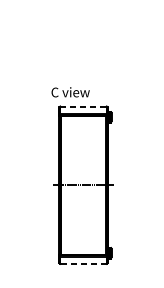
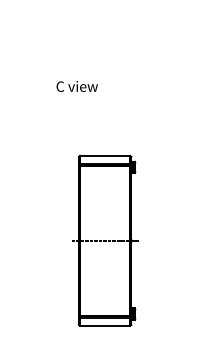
text: (69, 92) -> (76, 86), moved
line: (83, 106) -> (105, 155), dashed -> solid
line: (83, 263) -> (105, 325), dashed -> solid

